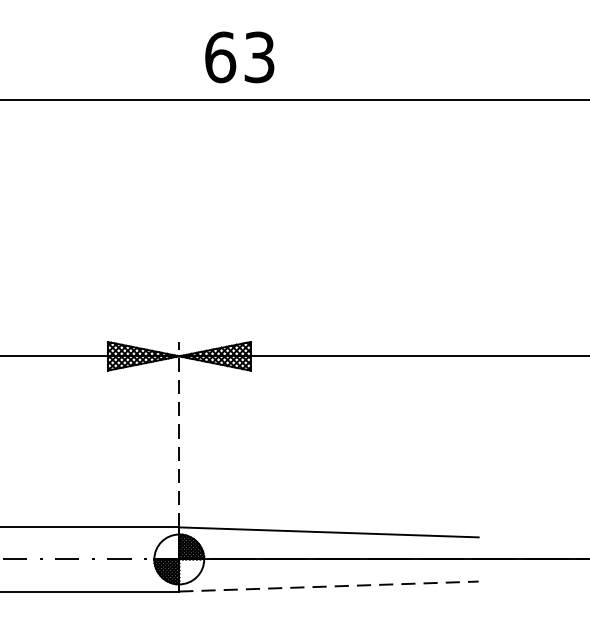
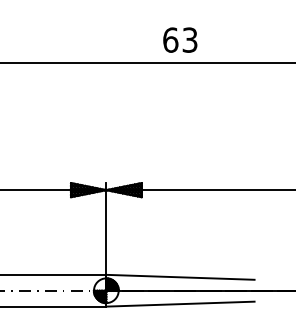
text: (240, 56) -> (180, 39), moved
line: (179, 433) -> (106, 228), dashed -> solid
line: (329, 587) -> (180, 304), dashed -> solid

